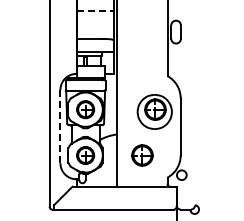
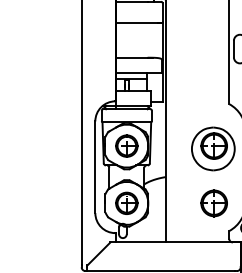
line: (93, 10) -> (136, 22), dashed -> solid
line: (60, 126) -> (95, 167), dashed -> solid
part: (142, 155) -> (214, 203), moved

